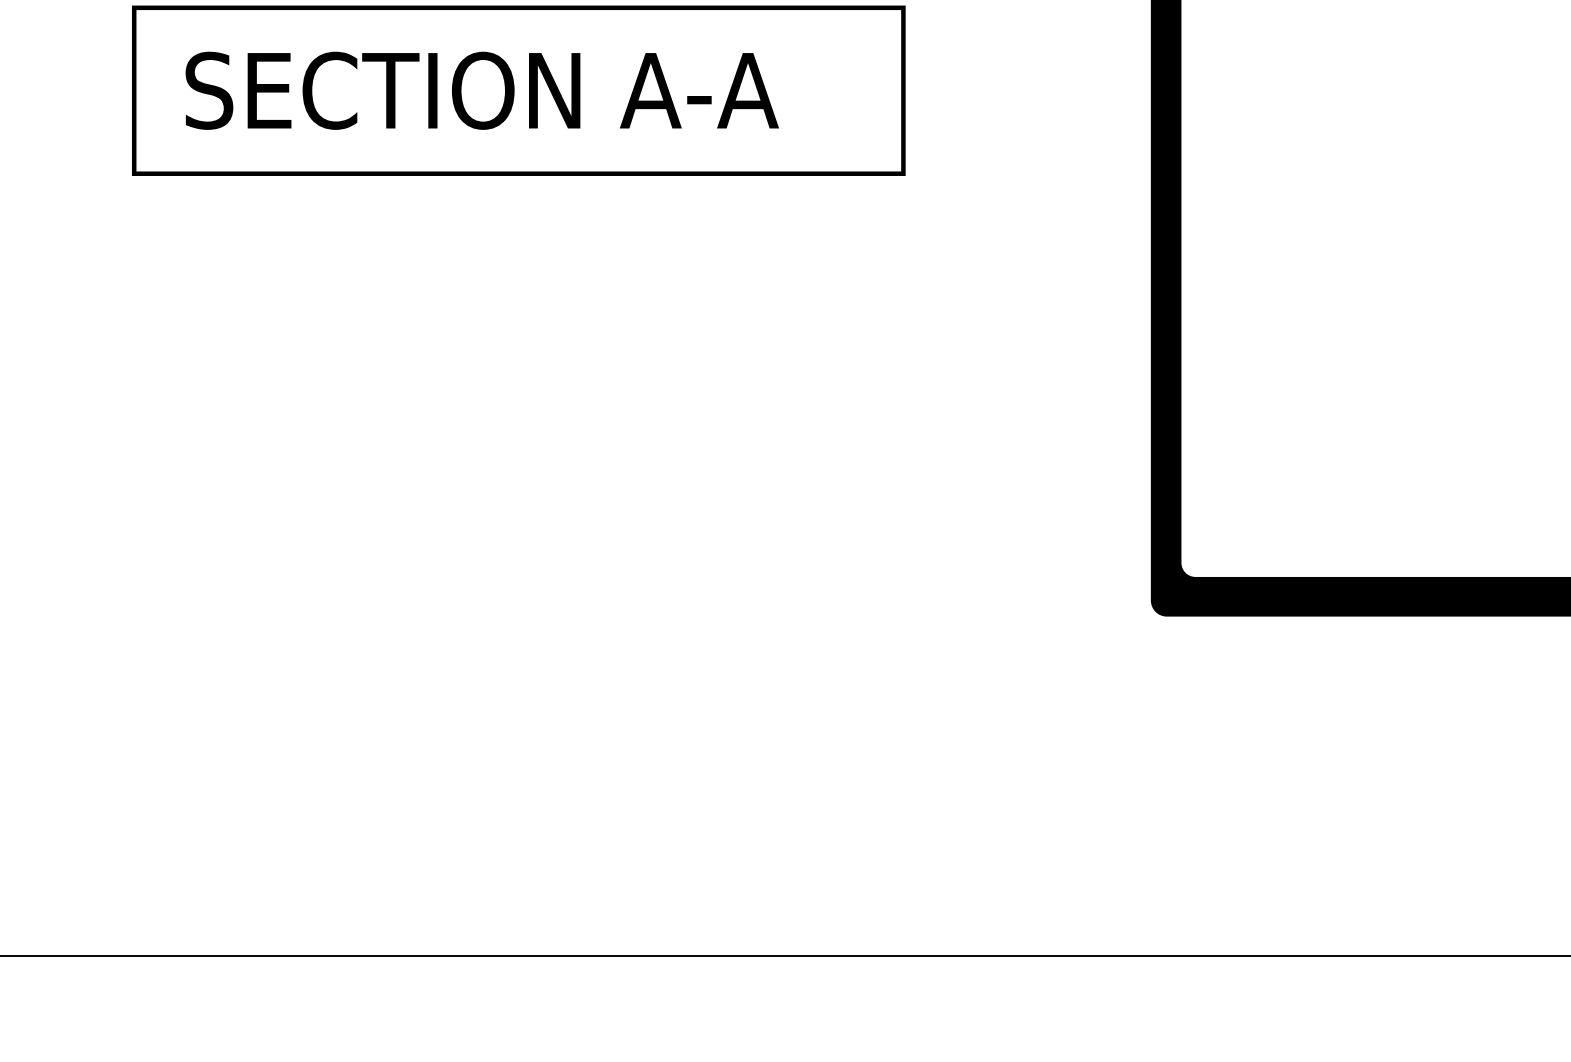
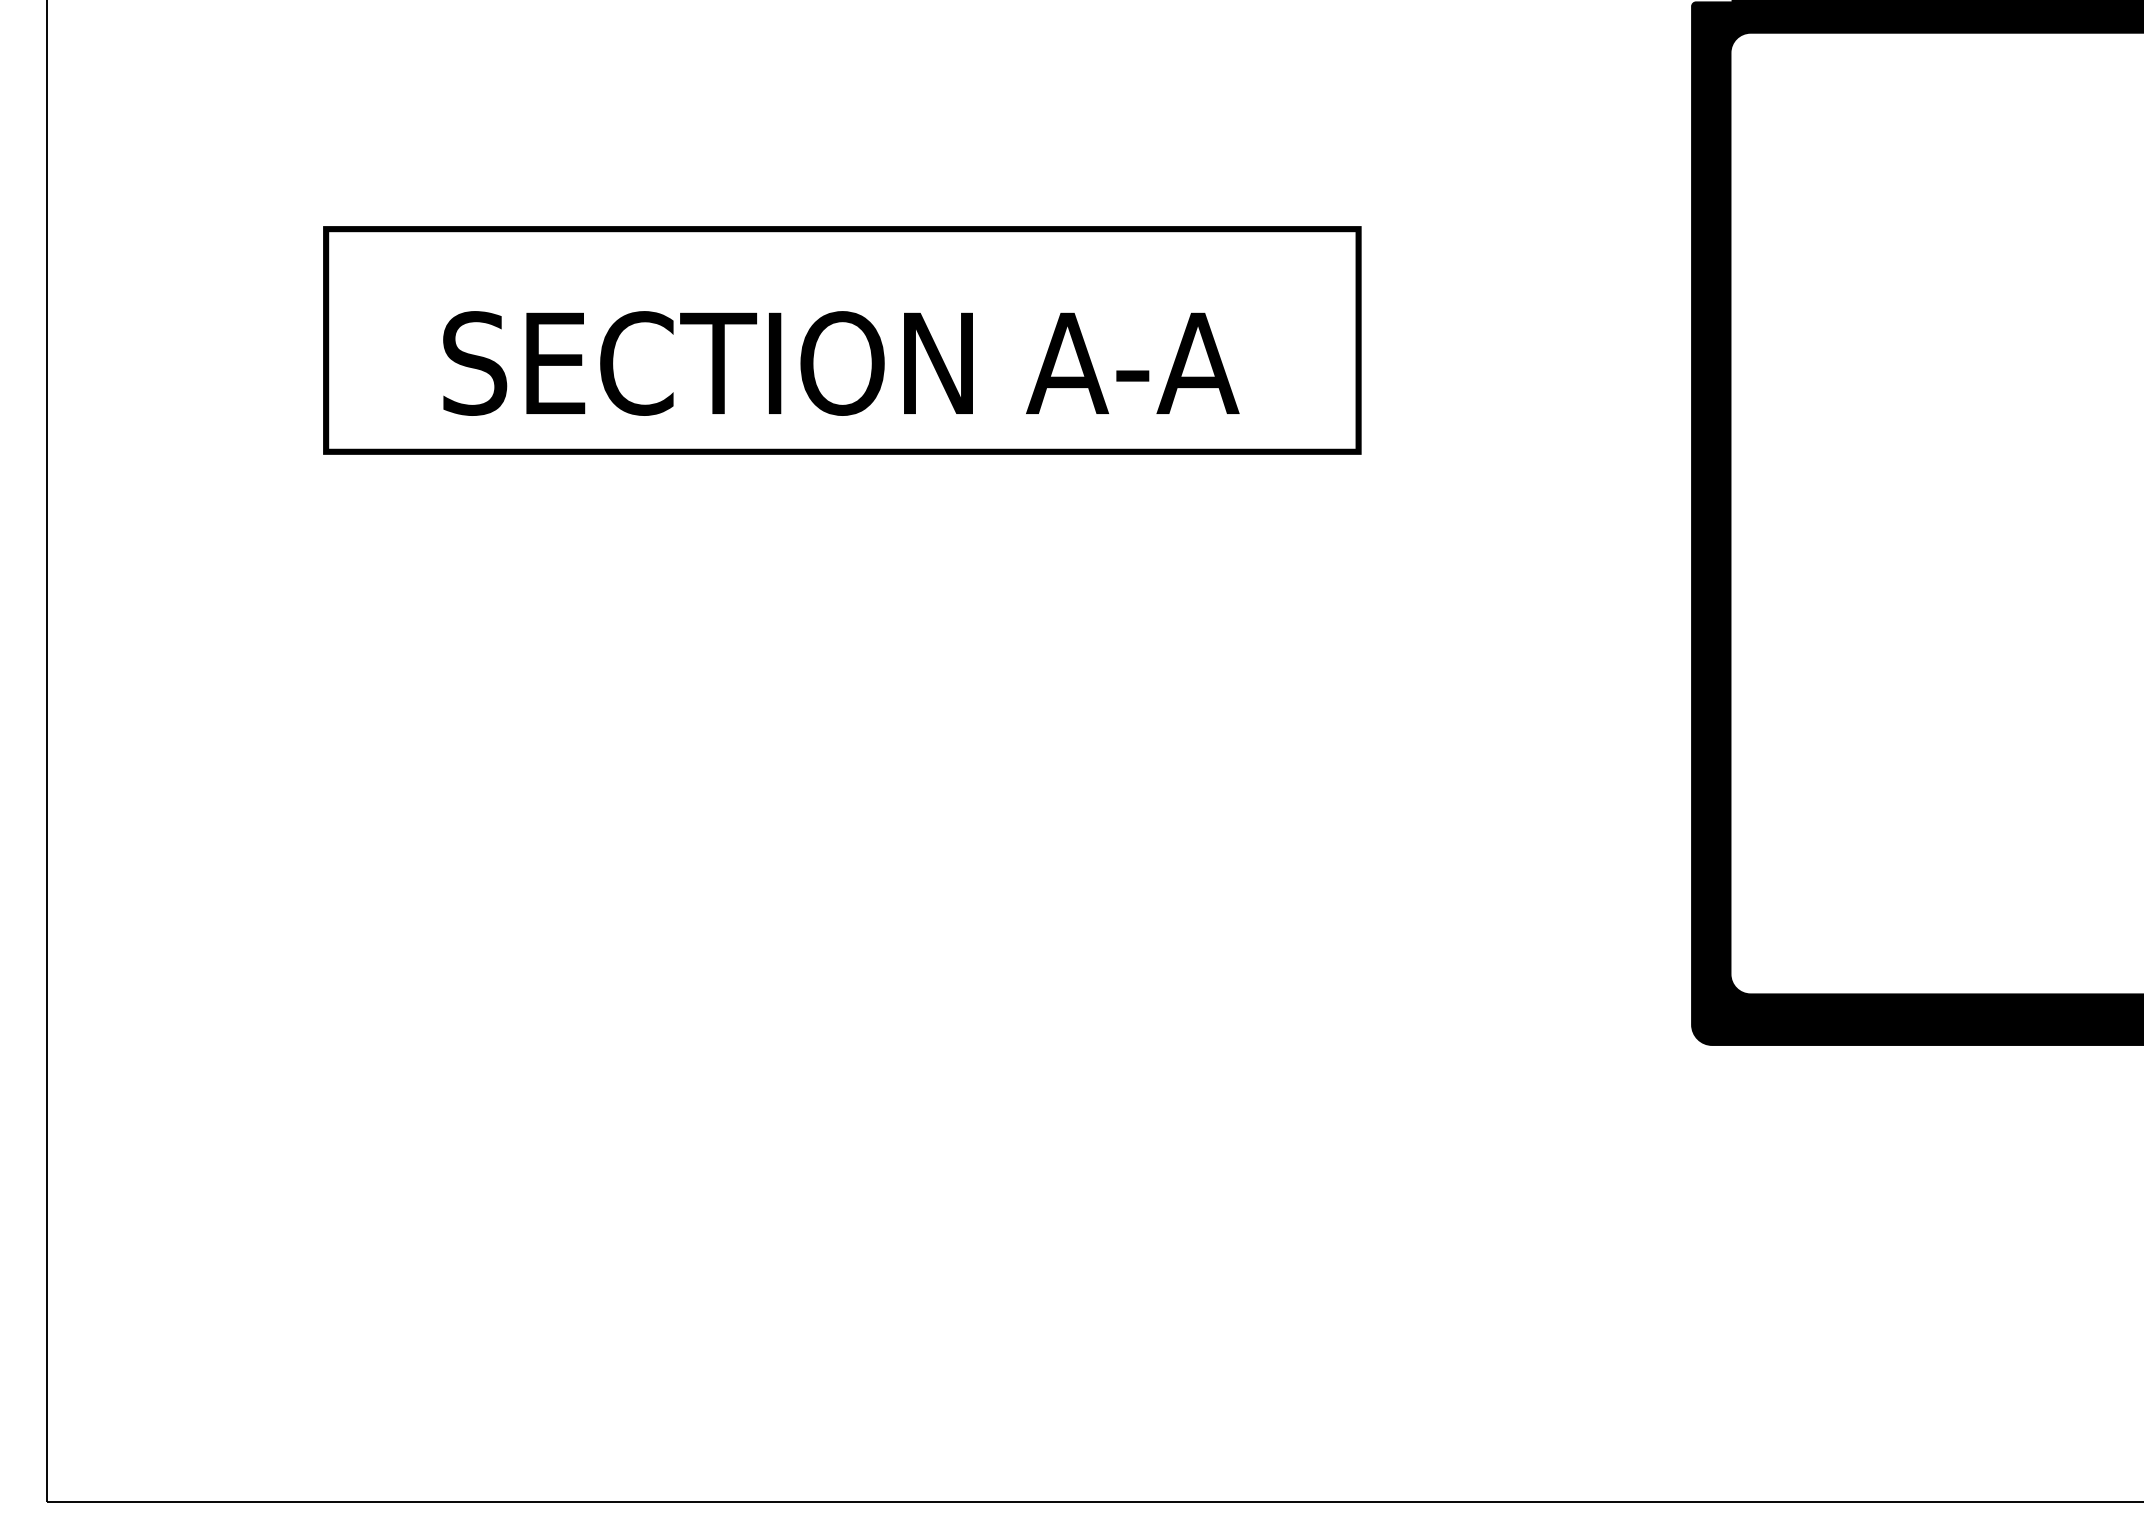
text: (482, 90) -> (841, 363), moved

